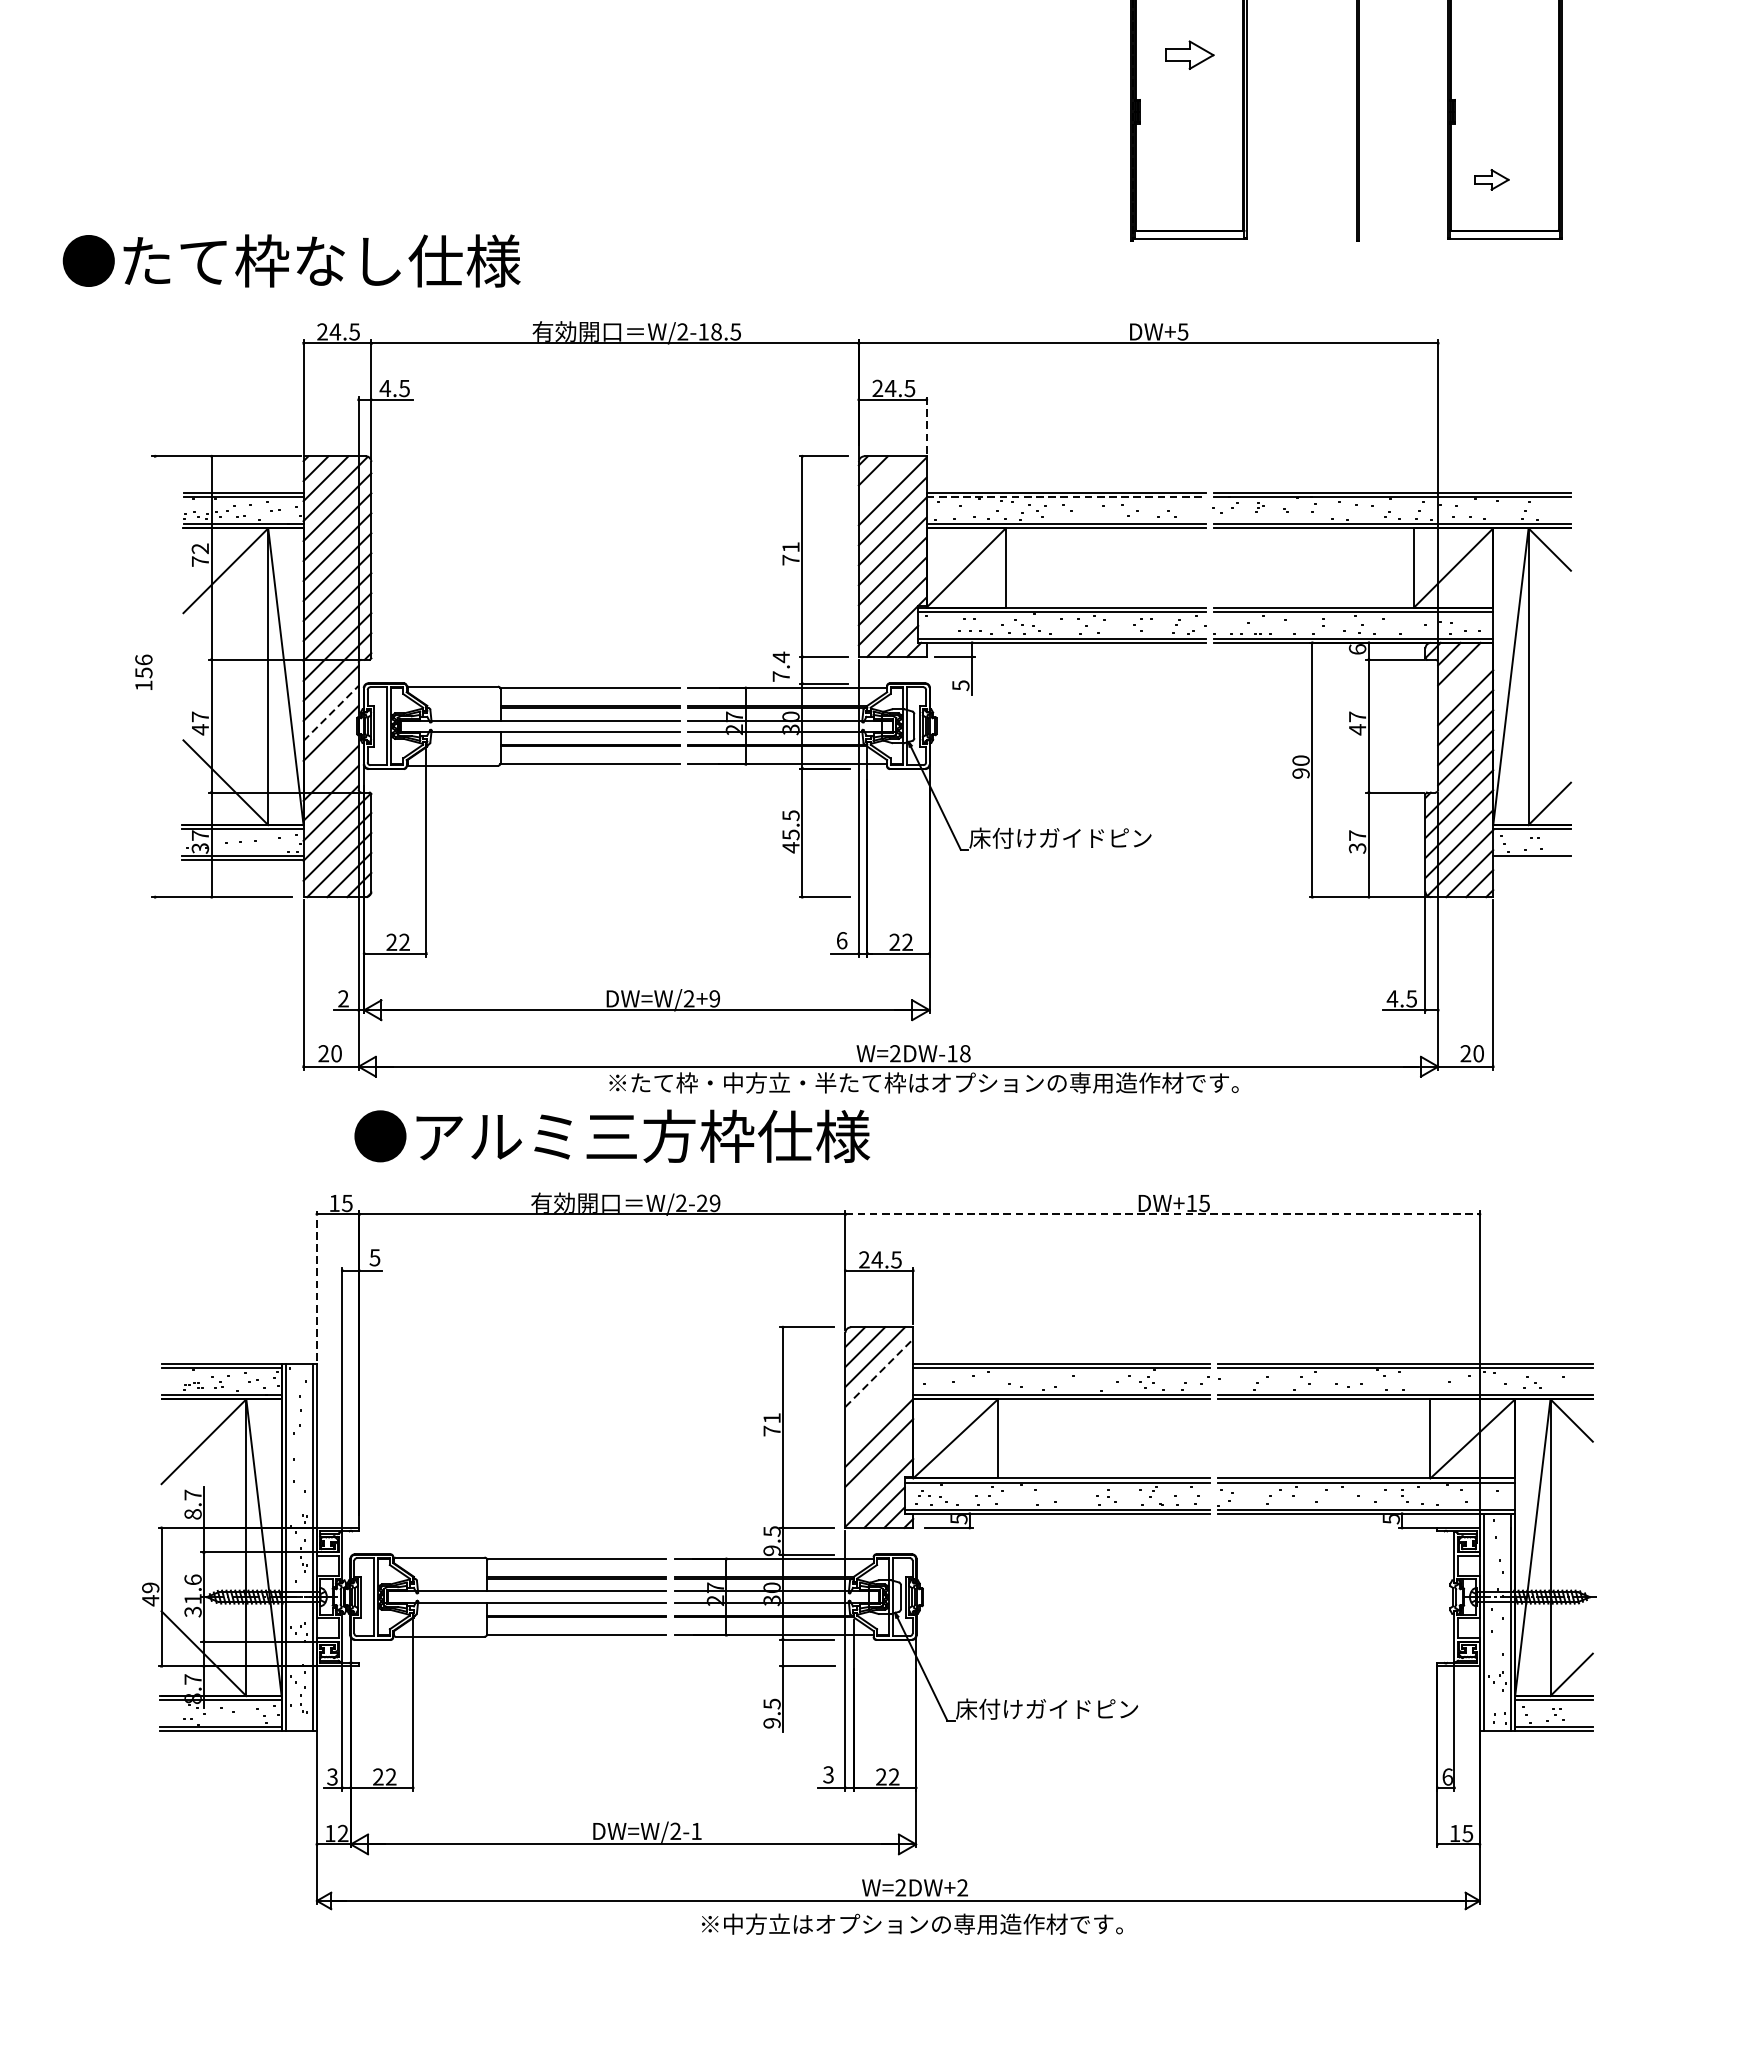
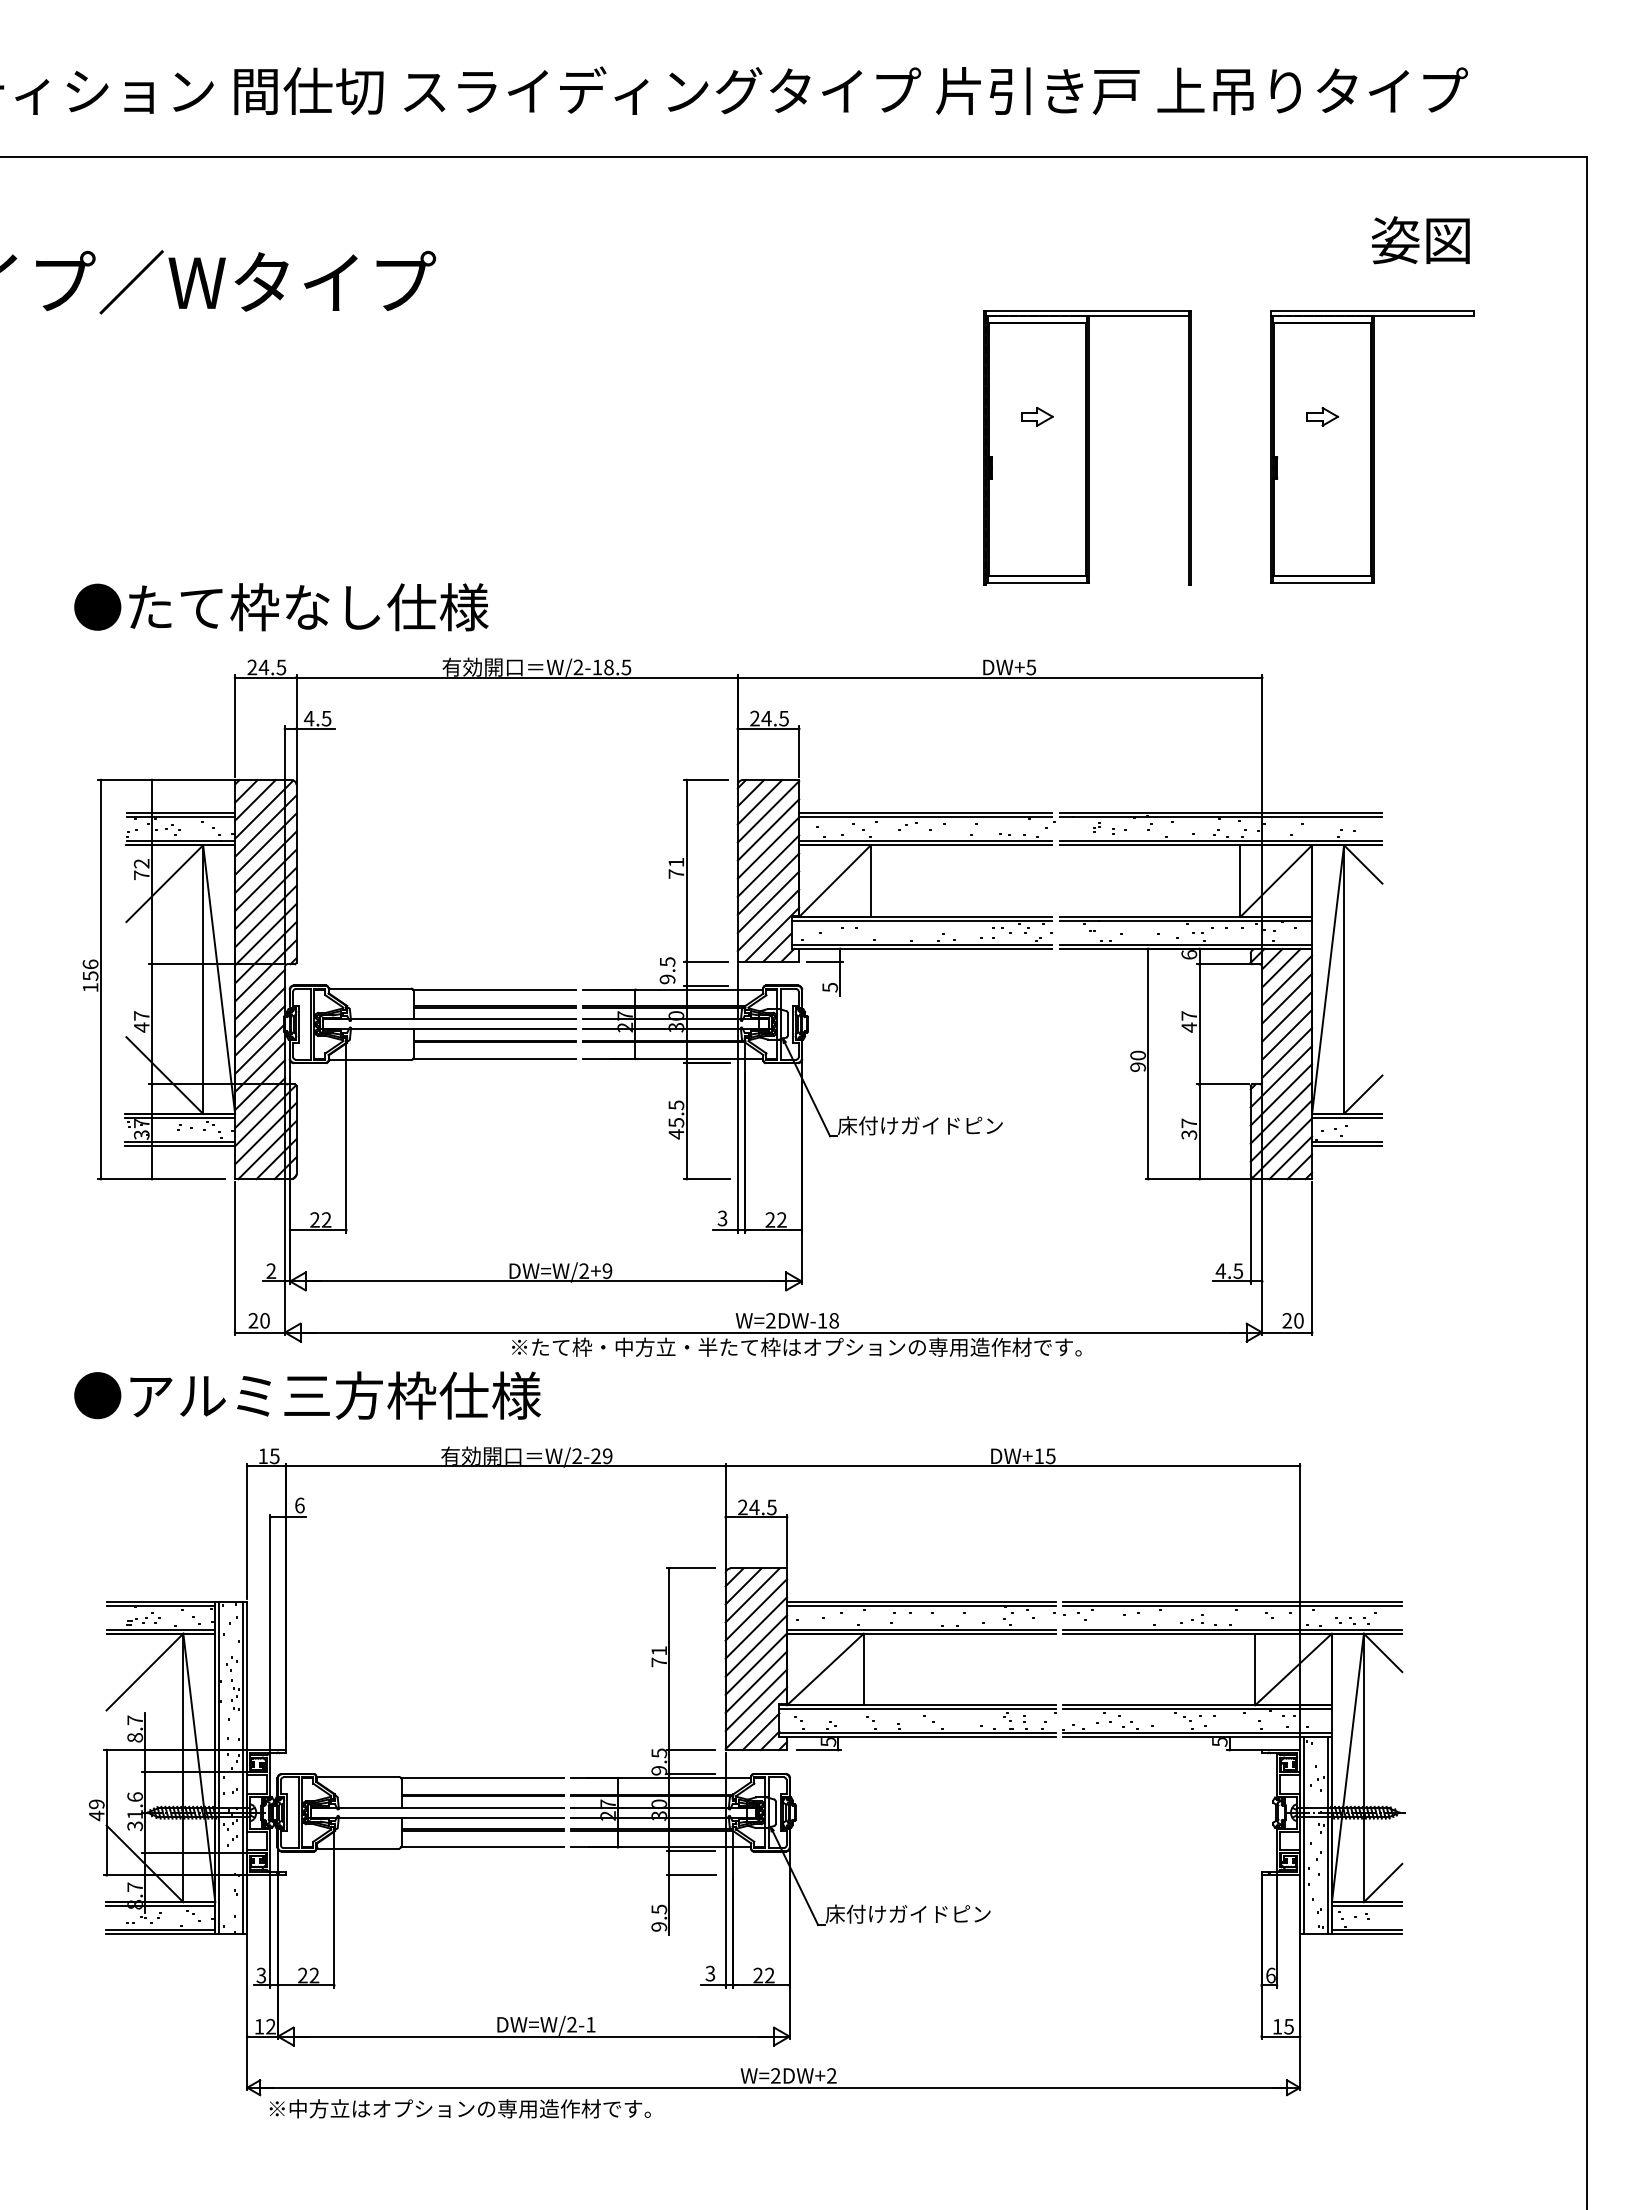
part: (1189, 54) -> (1037, 416), size x0.71
part: (1491, 179) -> (1322, 416), moved
text: (291, 261) -> (281, 607), moved
line: (926, 424) -> (799, 751), dashed -> solid
line: (882, 481) -> (759, 802), added
line: (1067, 497) -> (926, 817), dashed -> solid
text: (781, 666) -> (667, 970), 7.4 -> 9.5
line: (154, 676) -> (100, 979), added
line: (1466, 677) -> (1287, 980), added
line: (331, 713) -> (260, 1012), dashed -> solid
line: (331, 752) -> (260, 1048), added
line: (1532, 860) -> (1347, 1145), added
text: (841, 940) -> (722, 1218), 6 -> 3
text: (612, 1136) -> (307, 1395), moved
line: (1163, 1214) -> (1013, 1466), dashed -> solid
text: (374, 1257) -> (299, 1505), 5 -> 6
line: (317, 1286) -> (247, 1531), dashed -> solid
line: (879, 1372) -> (756, 1609), dashed -> solid
line: (879, 1392) -> (756, 1627), added
line: (879, 1412) -> (756, 1645), added
line: (879, 1473) -> (756, 1700), added
text: (911, 1923) -> (459, 2108), moved

